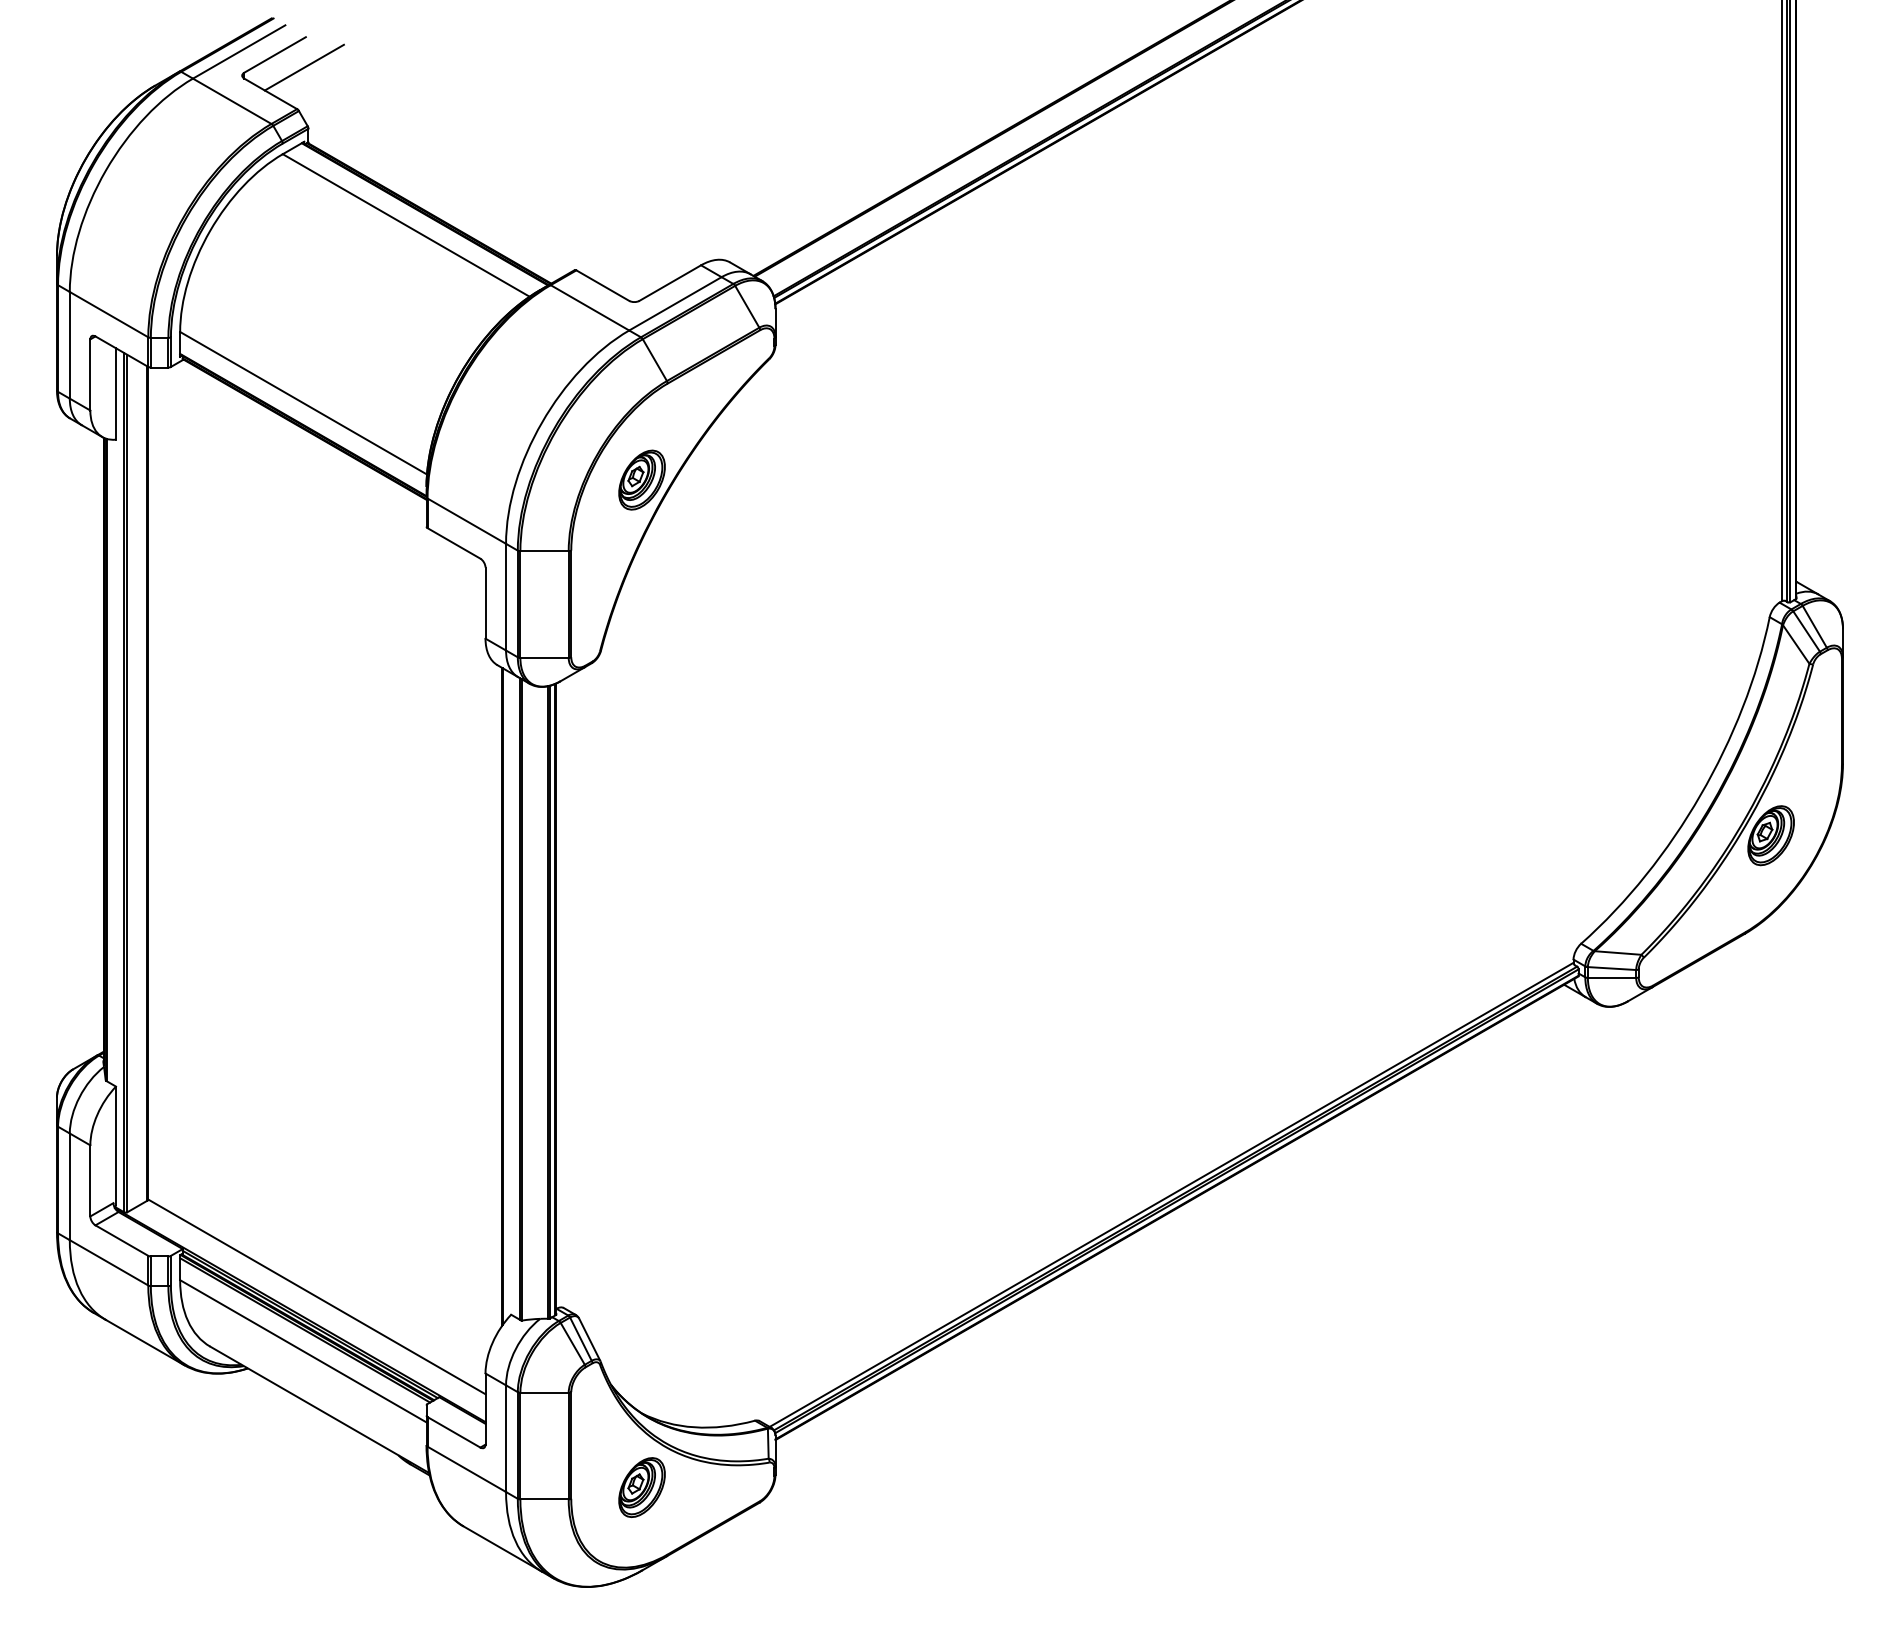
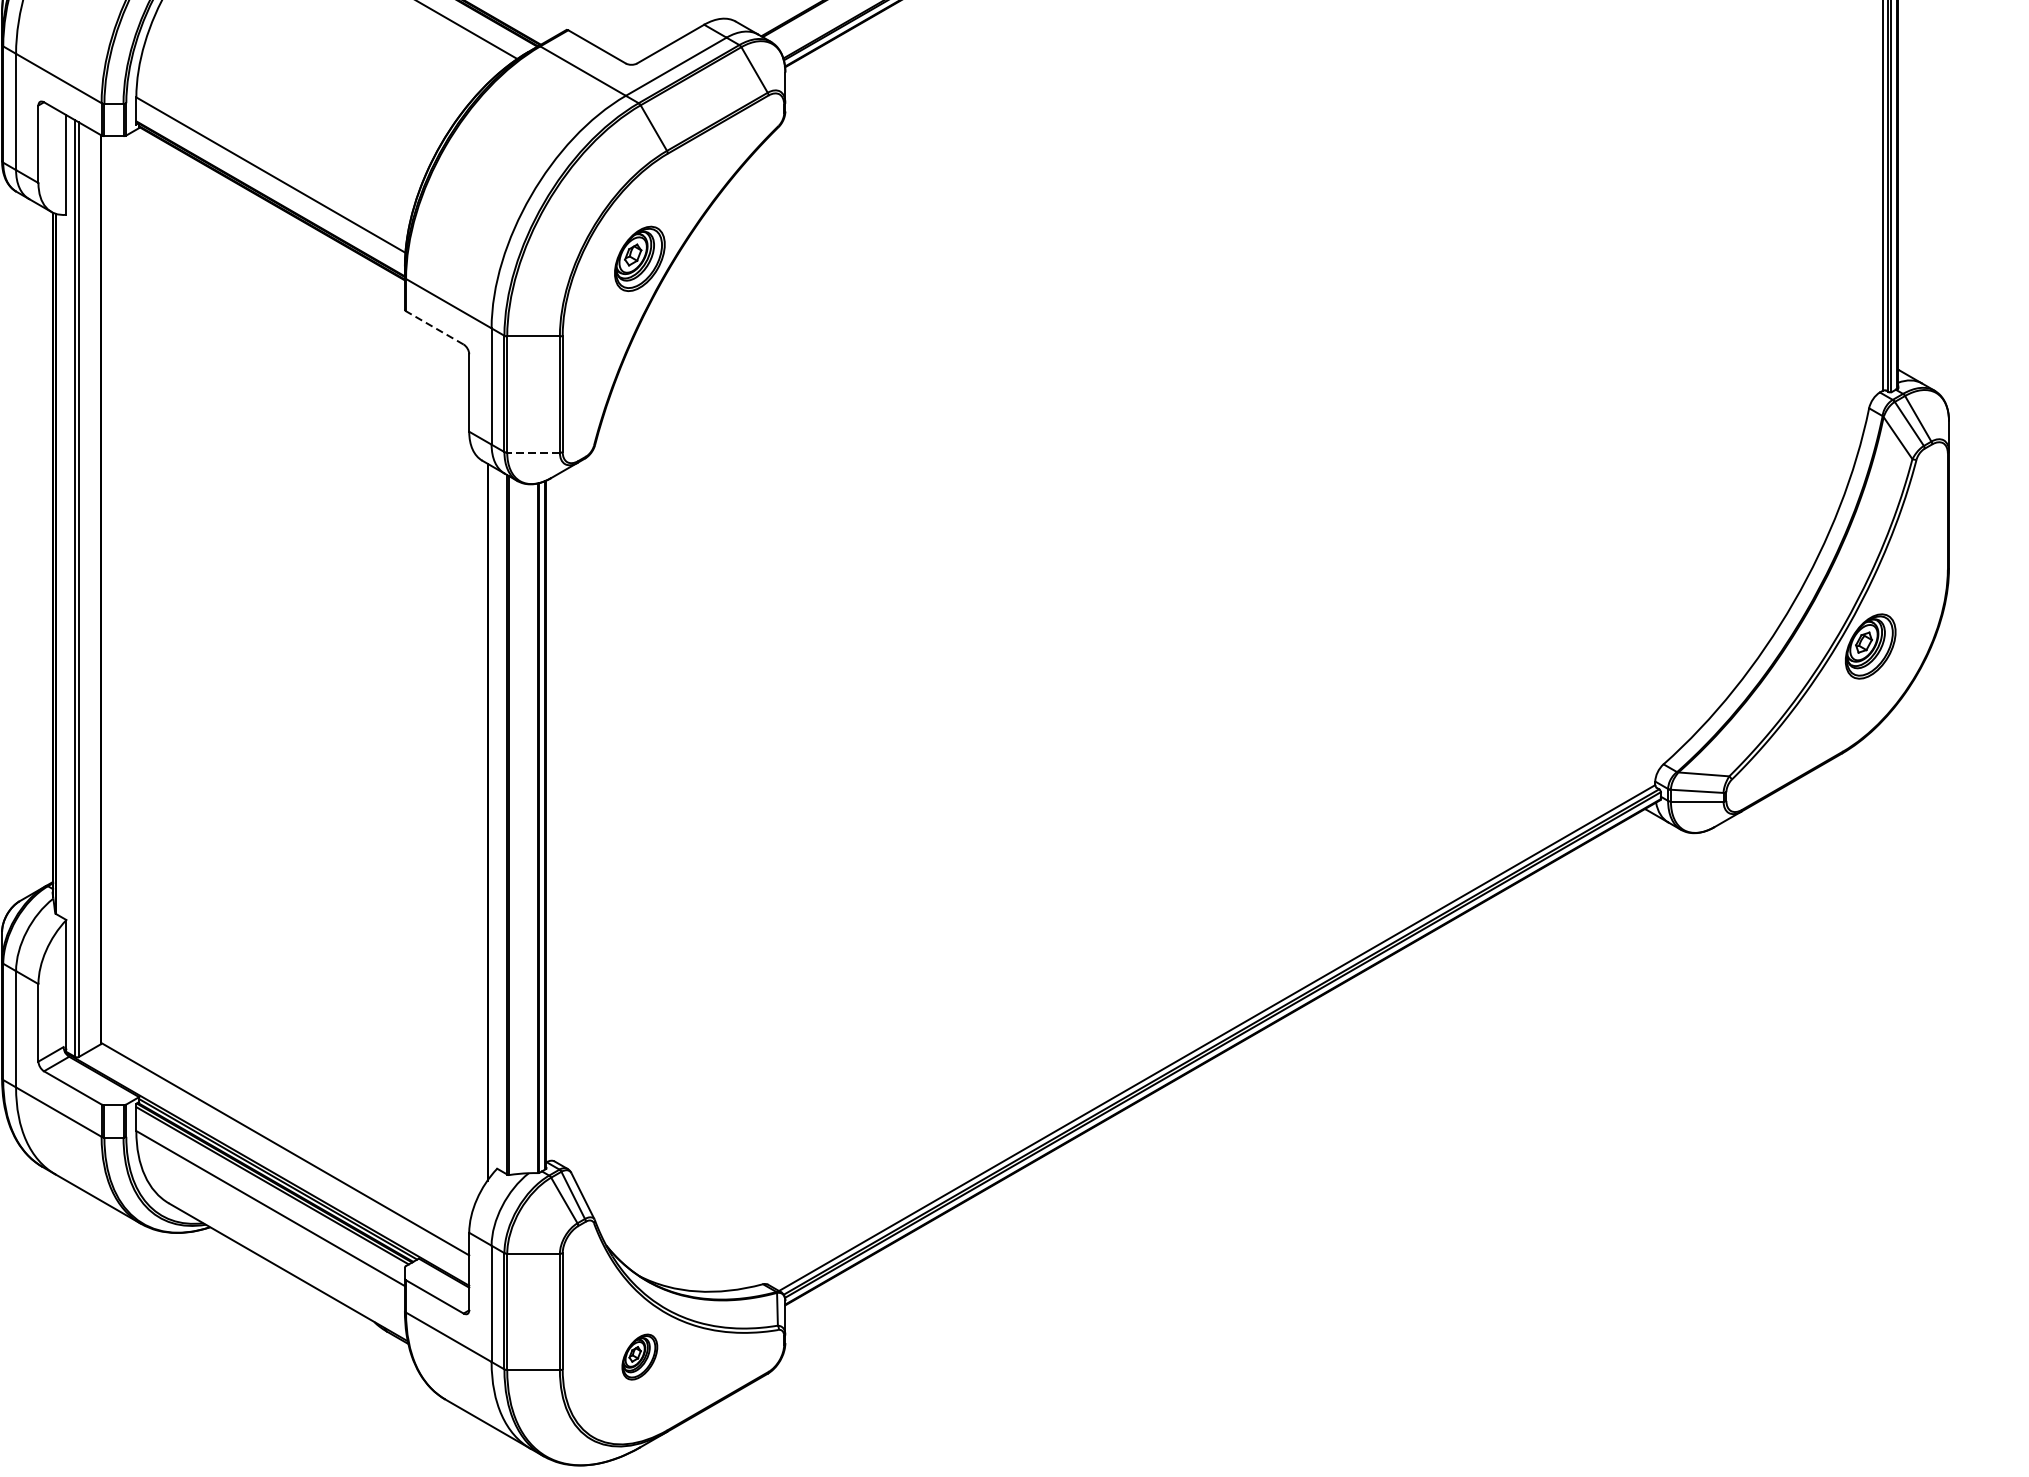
line: (453, 543) -> (434, 328), solid -> dashed
line: (544, 657) -> (533, 452), solid -> dashed
part: (641, 1487) -> (639, 1357), size x0.7

